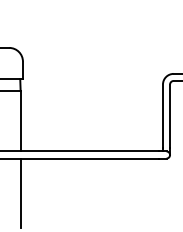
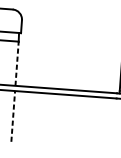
line: (20, 120) -> (17, 63), solid -> dashed
line: (20, 193) -> (13, 116), solid -> dashed

